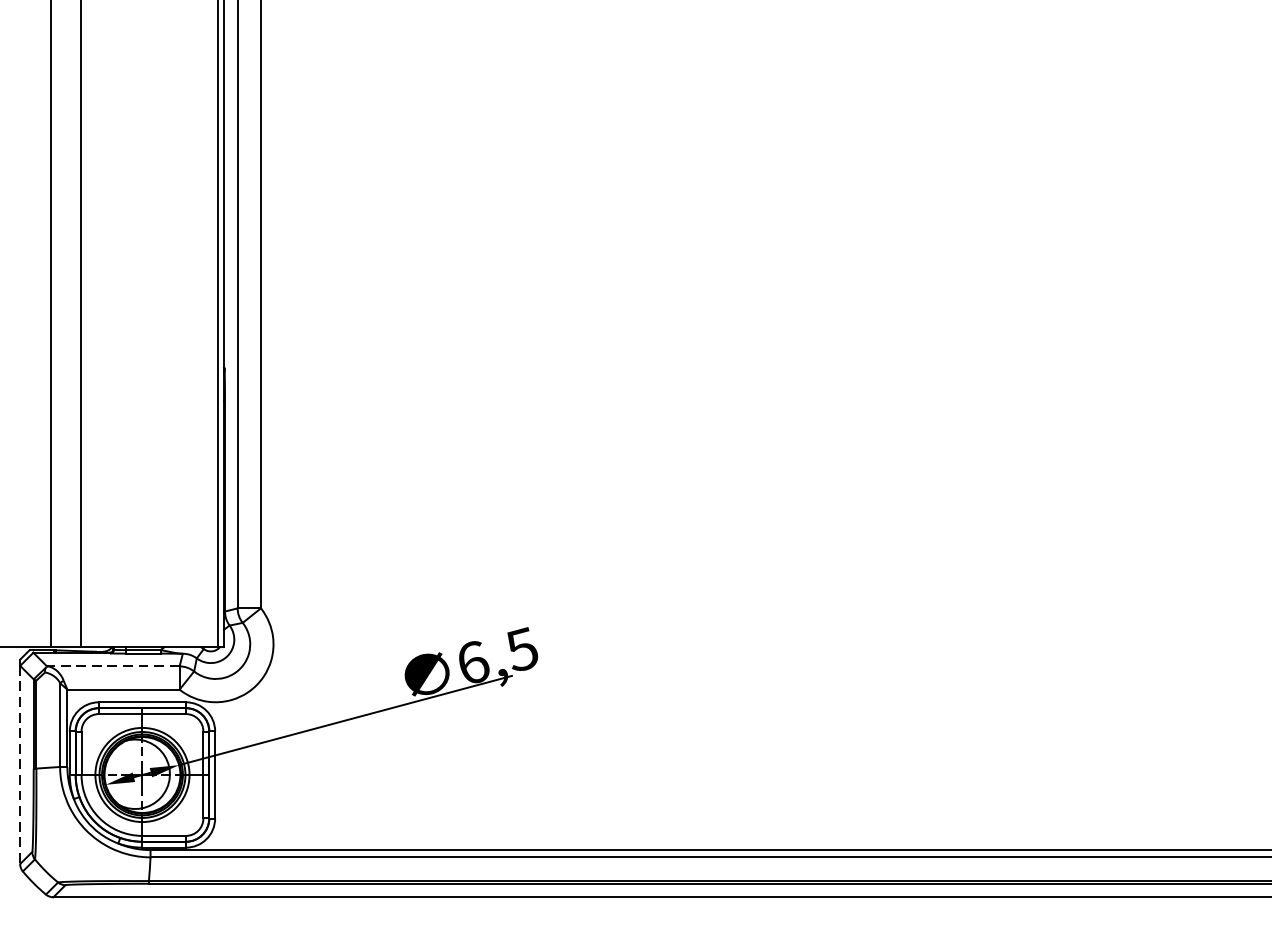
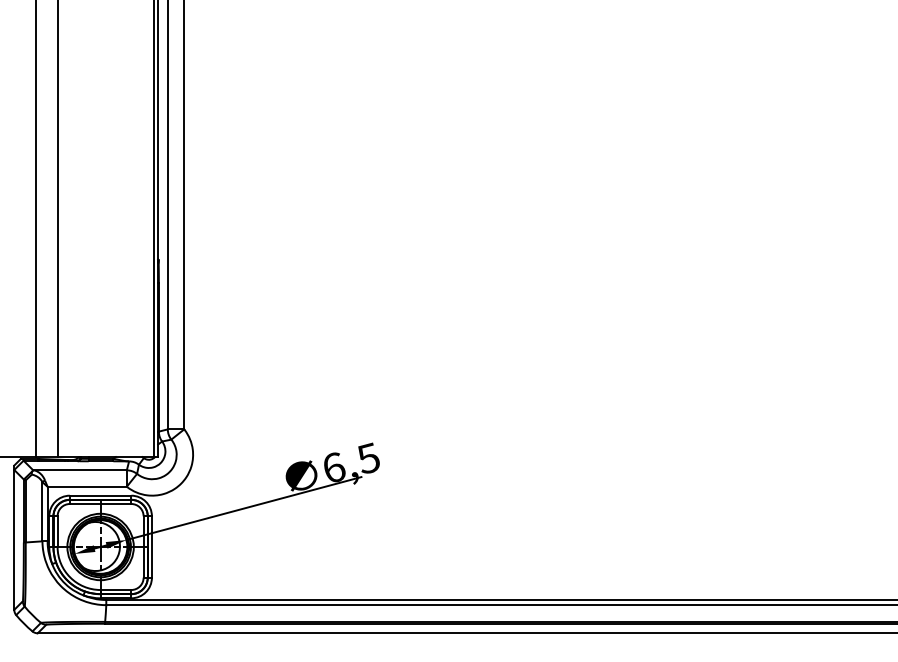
line: (113, 666) -> (80, 470), dashed -> solid
line: (20, 764) -> (14, 539), dashed -> solid

